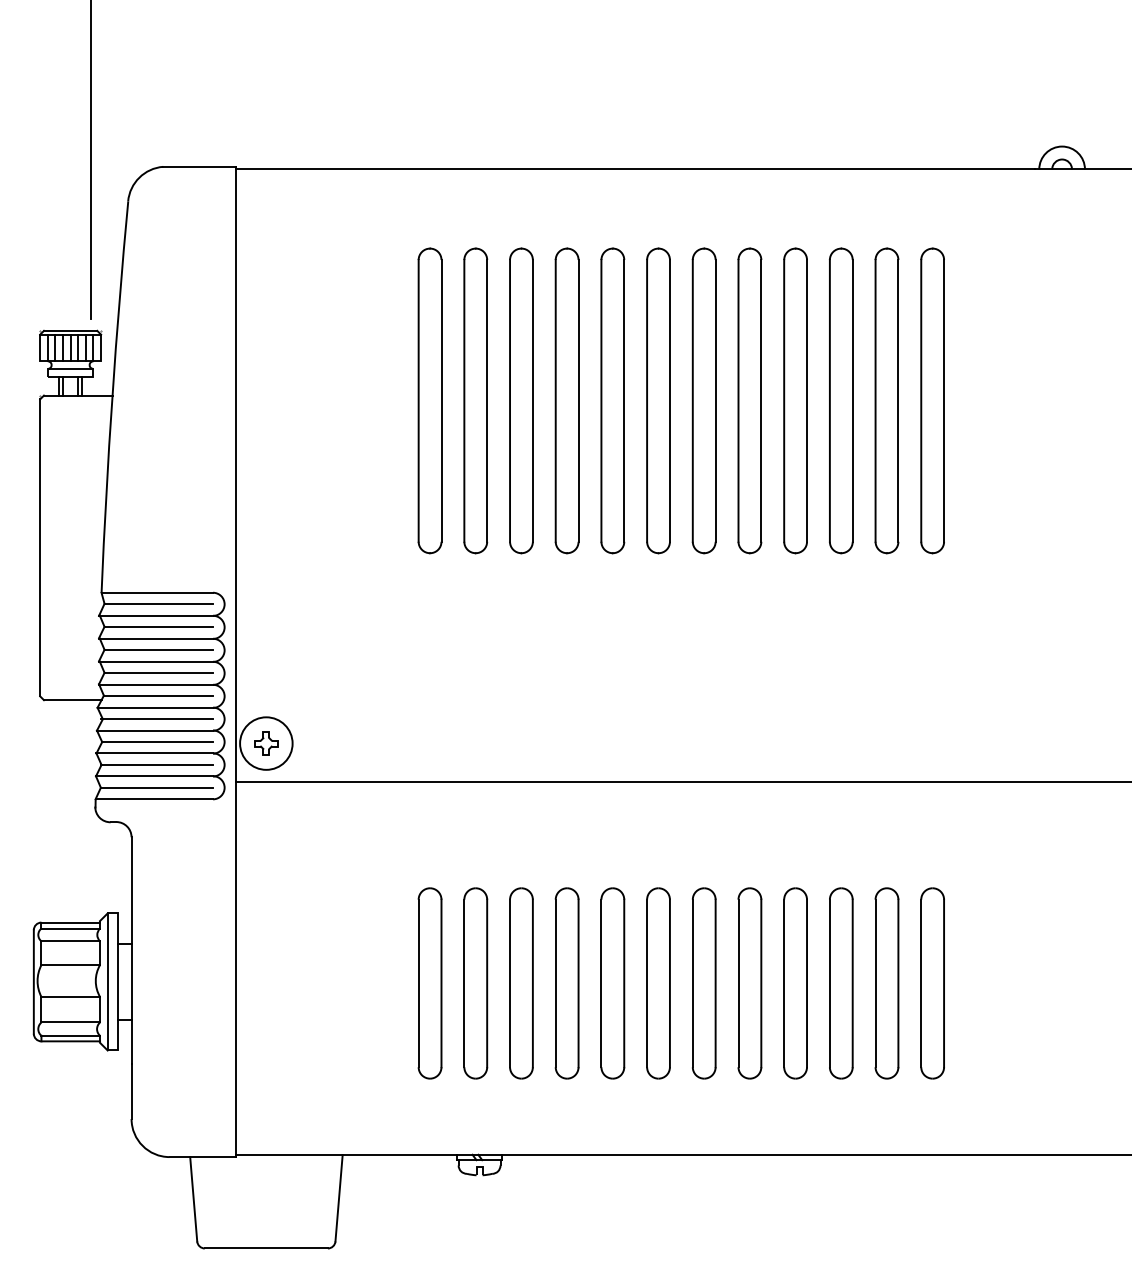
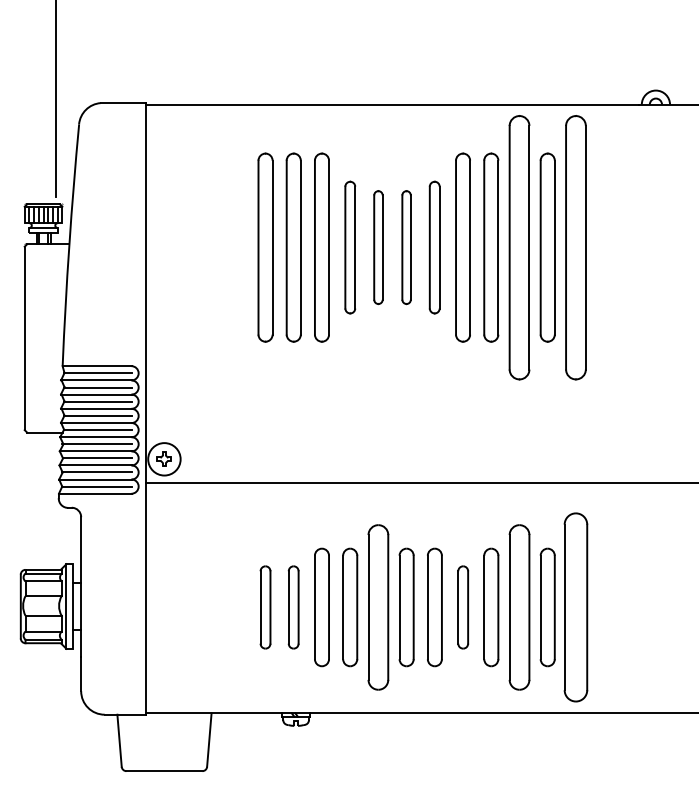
part: (567, 400) -> (350, 247), size x0.7
part: (612, 400) -> (378, 247), size x0.6
part: (658, 400) -> (406, 247), size x0.6
part: (703, 400) -> (434, 247), size x0.7
part: (841, 400) -> (519, 247), size x1.4
part: (931, 400) -> (575, 247), size x1.4
part: (429, 983) -> (265, 607), size x0.7
part: (475, 983) -> (293, 607), size x0.7
part: (612, 983) -> (378, 607), size x1.4
part: (750, 983) -> (463, 607), size x0.7
part: (841, 983) -> (519, 607), size x1.4
part: (931, 983) -> (575, 607), size x1.6

